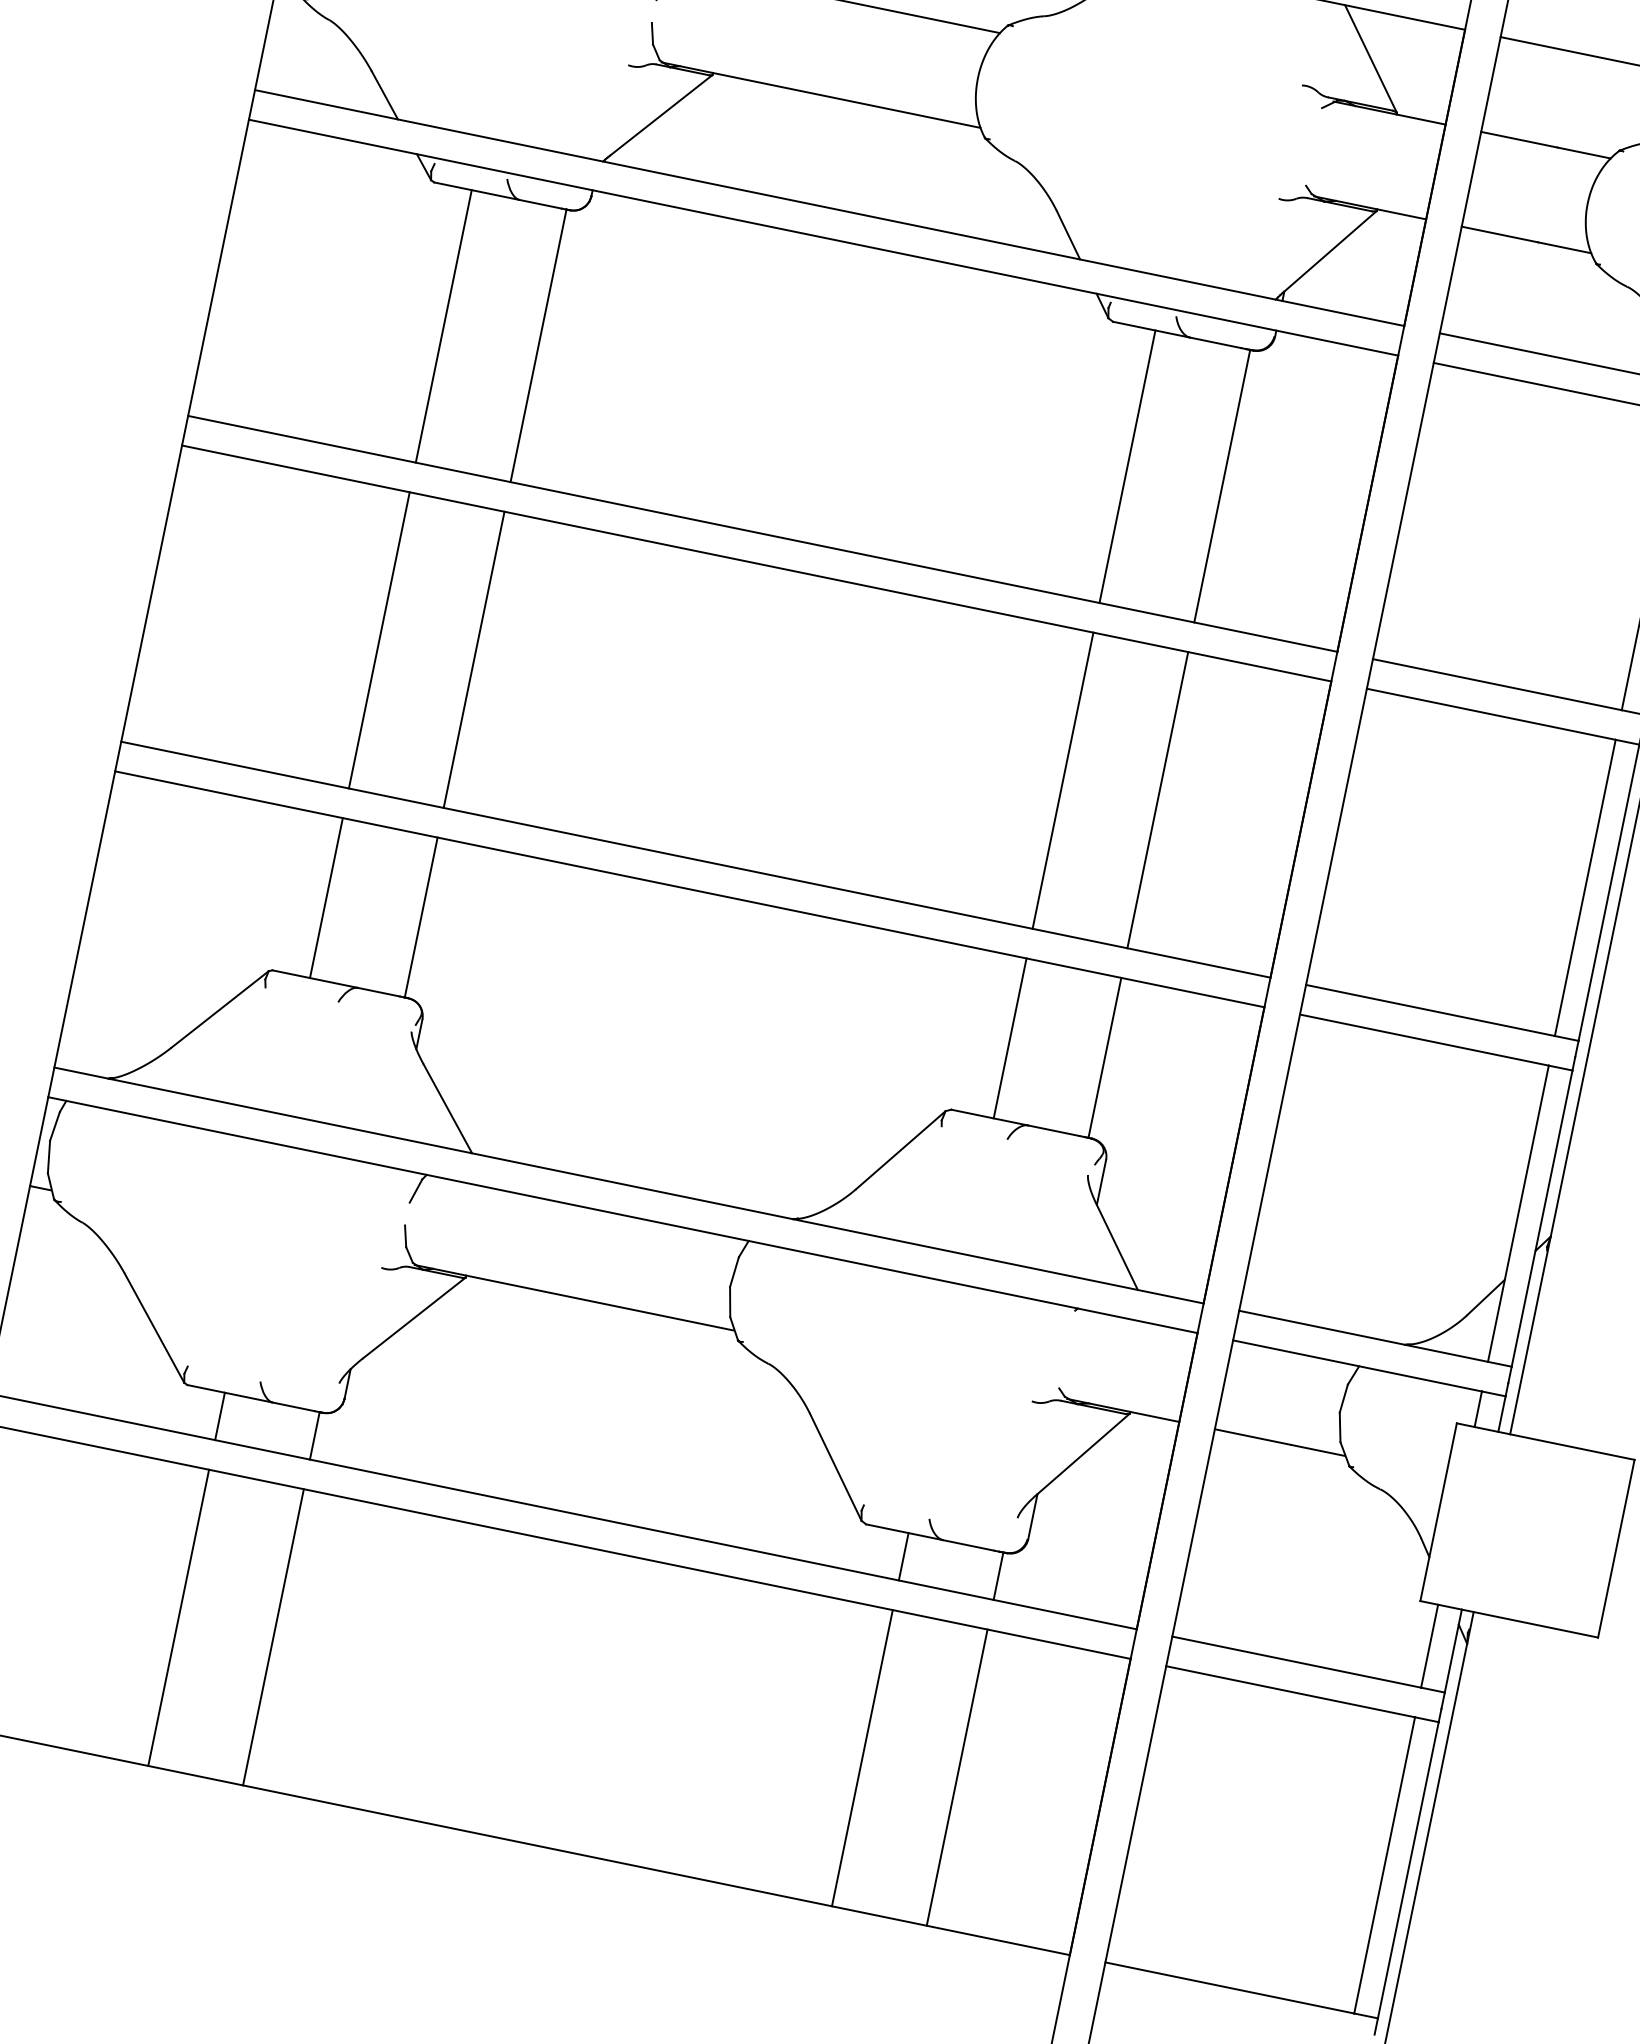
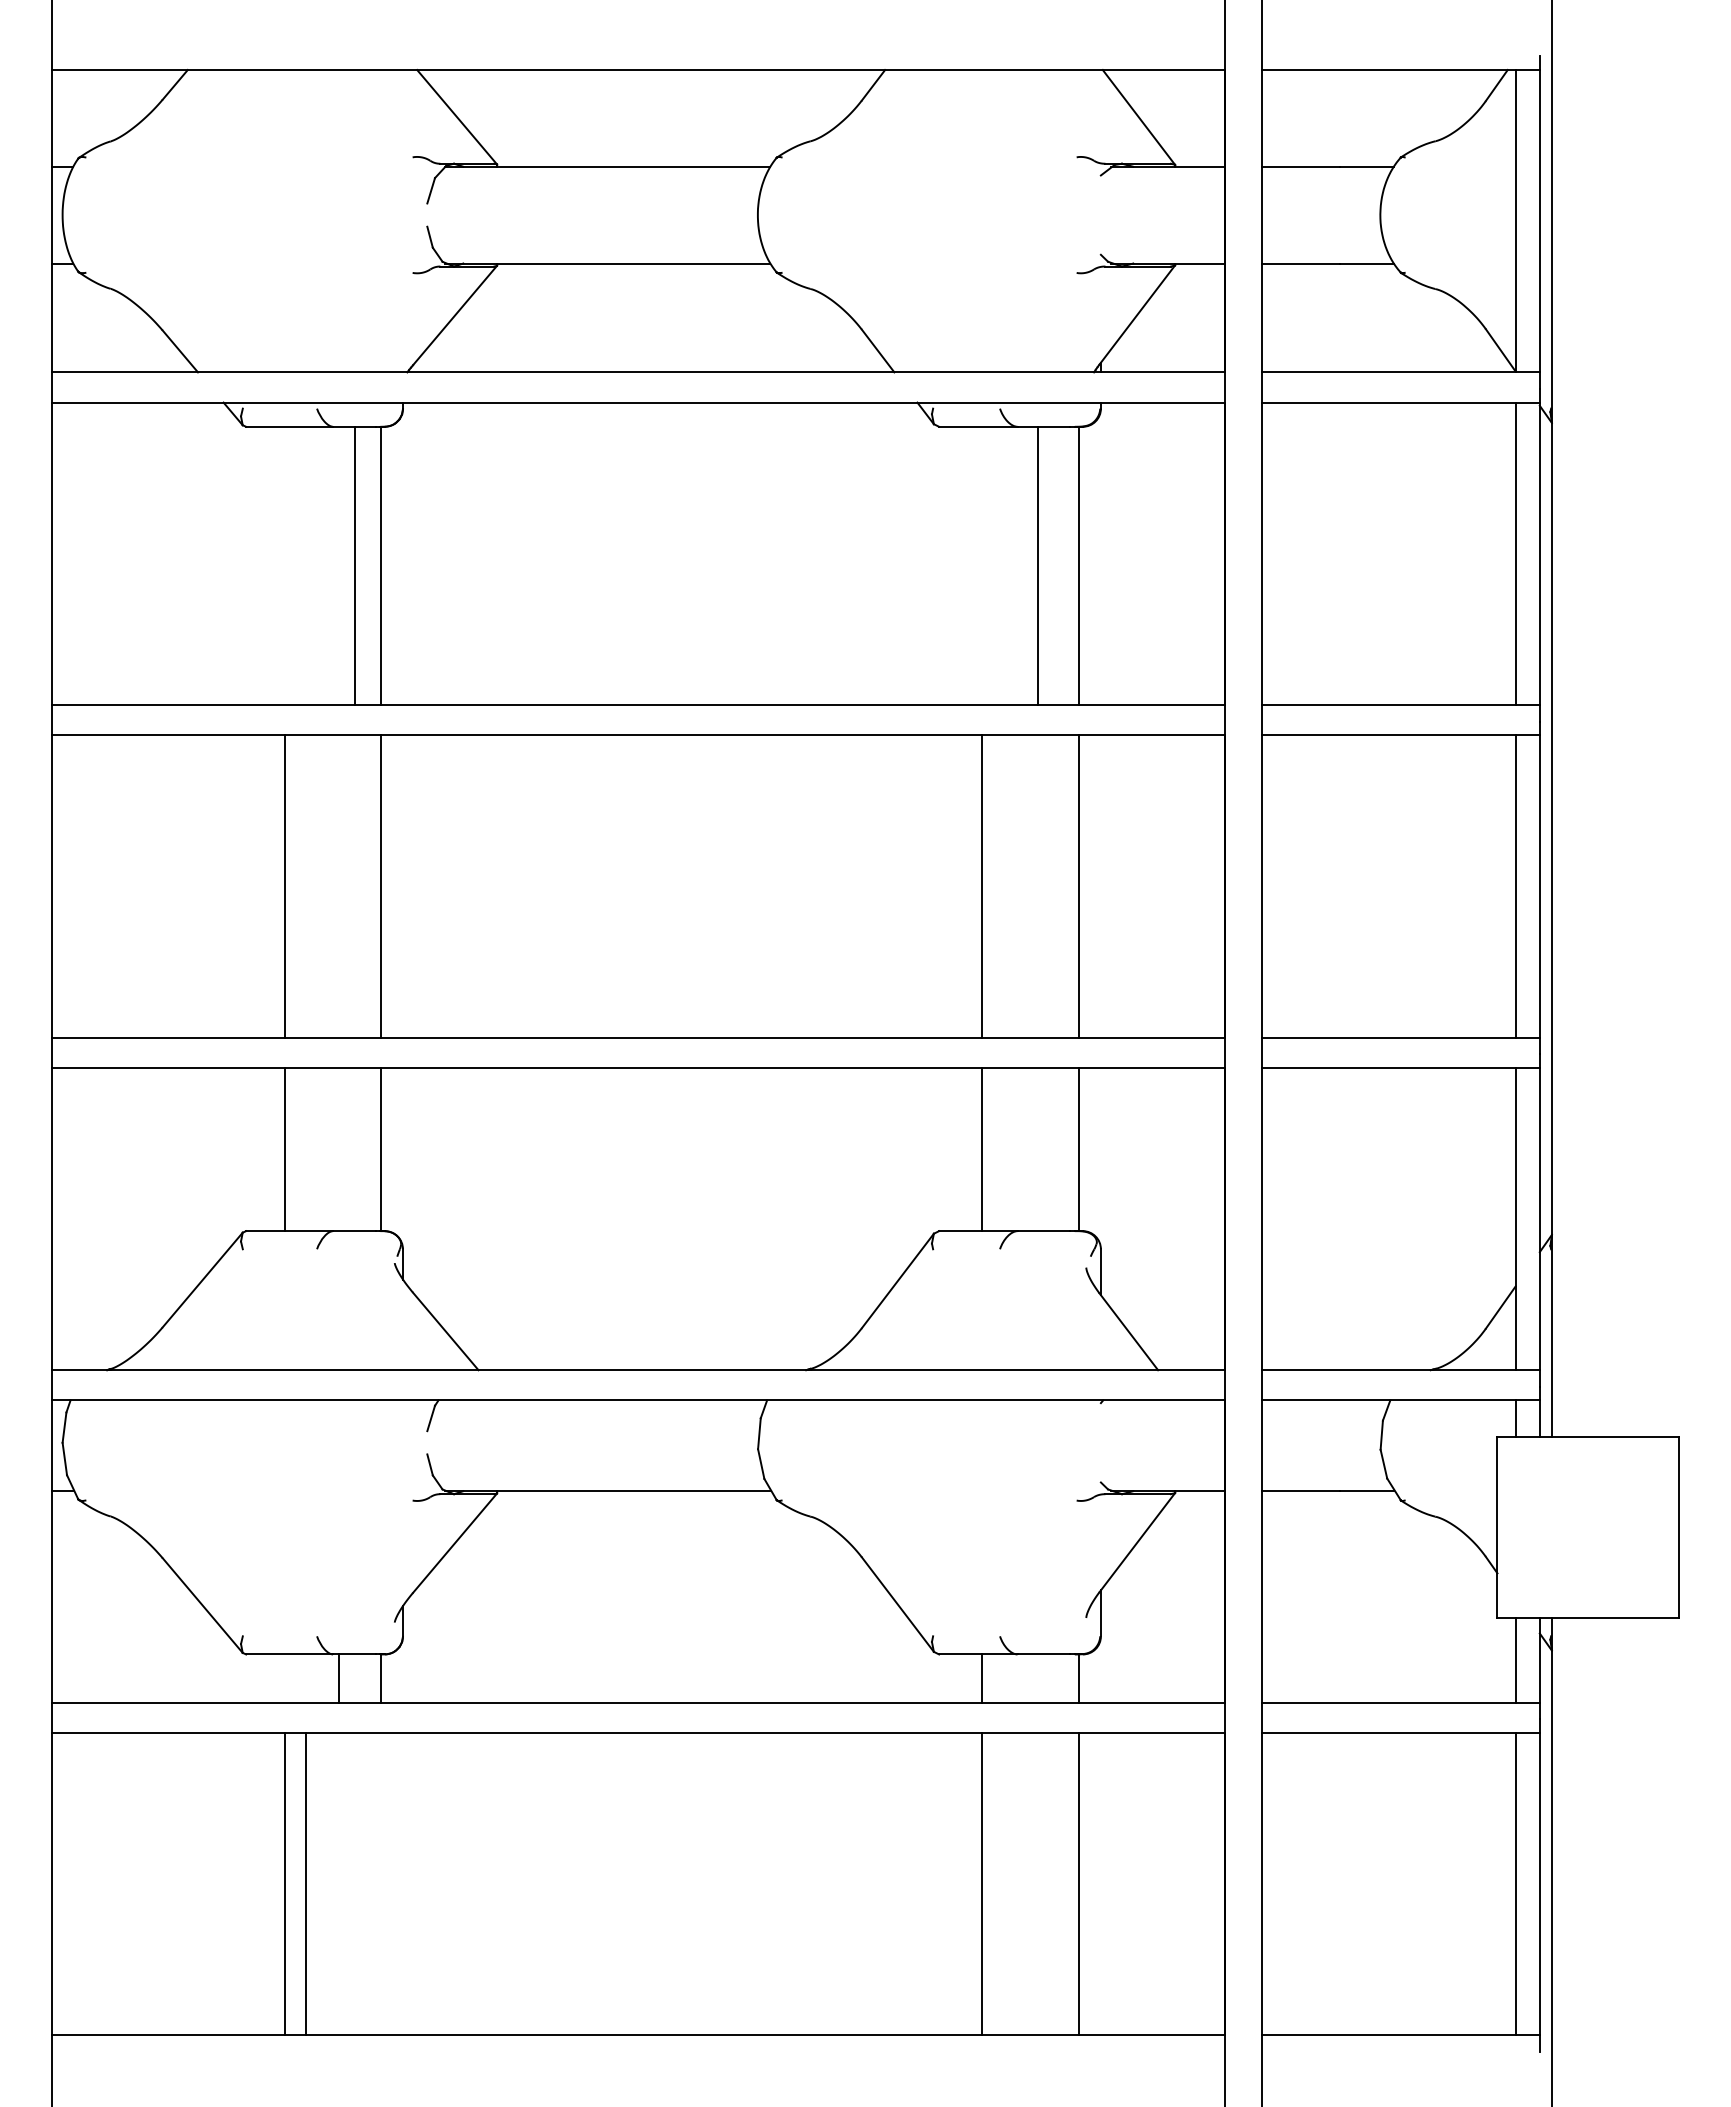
line: (443, 326) -> (354, 565), moved
line: (1127, 466) -> (1038, 565), moved
line: (220, 1416) -> (338, 1678), moved
line: (273, 1637) -> (306, 1884), moved

